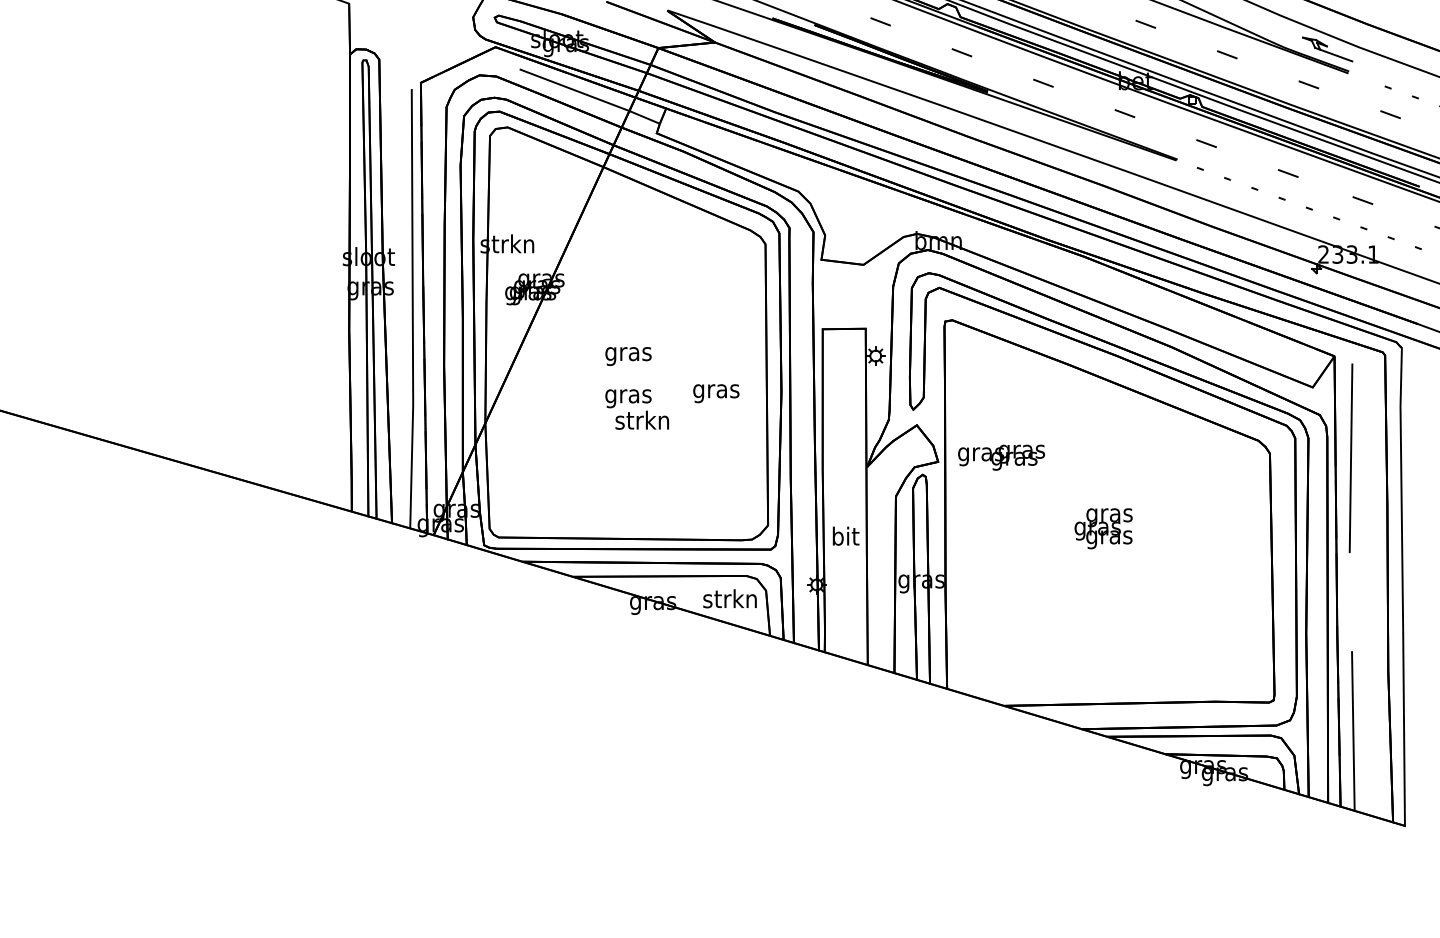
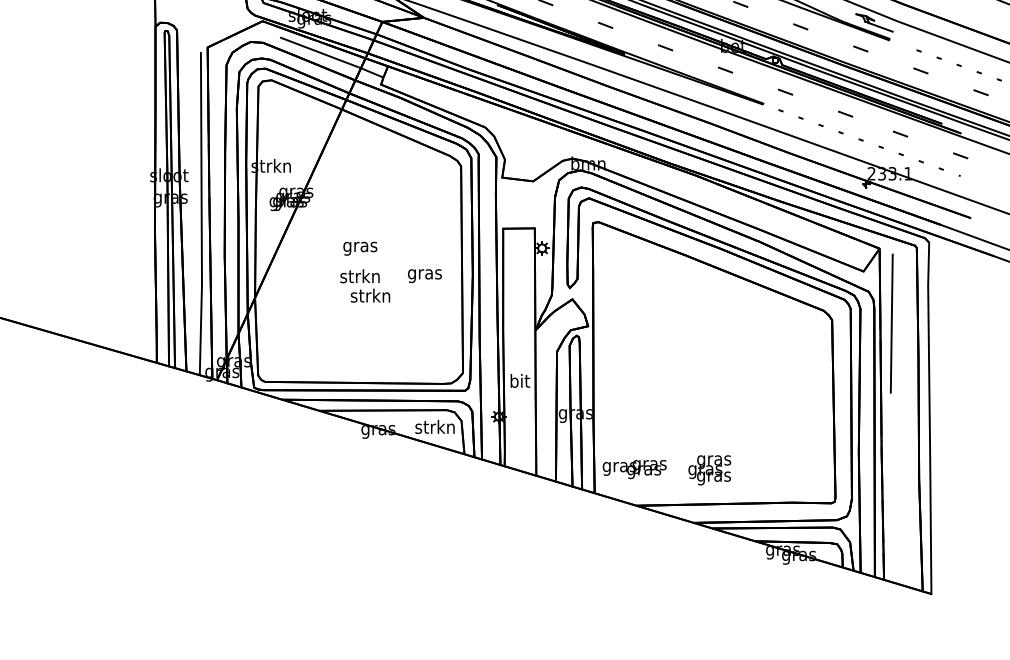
text: (627, 396) -> (359, 278), gras -> strkn
text: (1001, 457) -> (634, 469), moved
text: (1103, 528) -> (709, 470), moved
line: (1353, 730) -> (893, 523), removed

